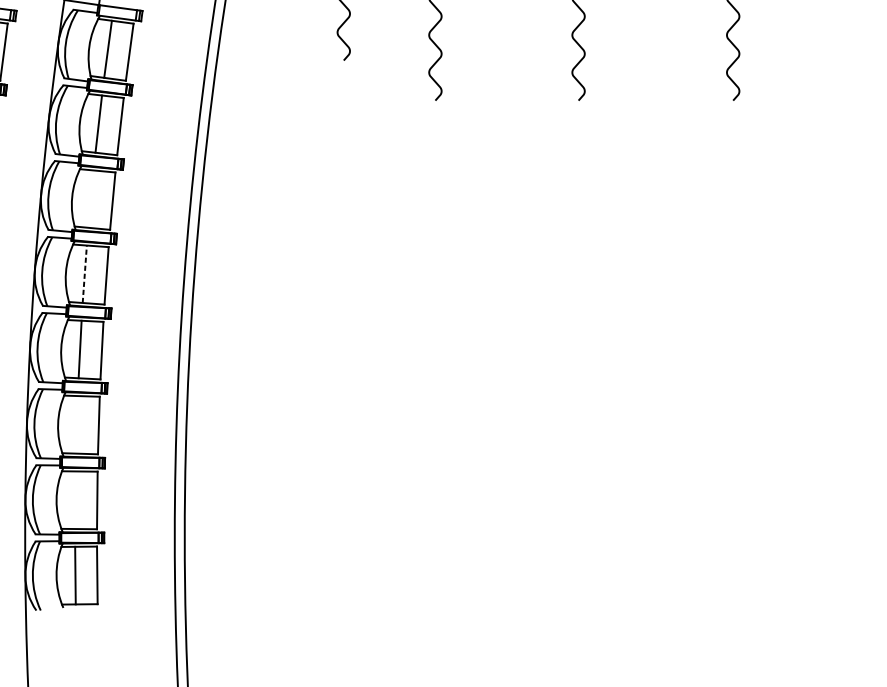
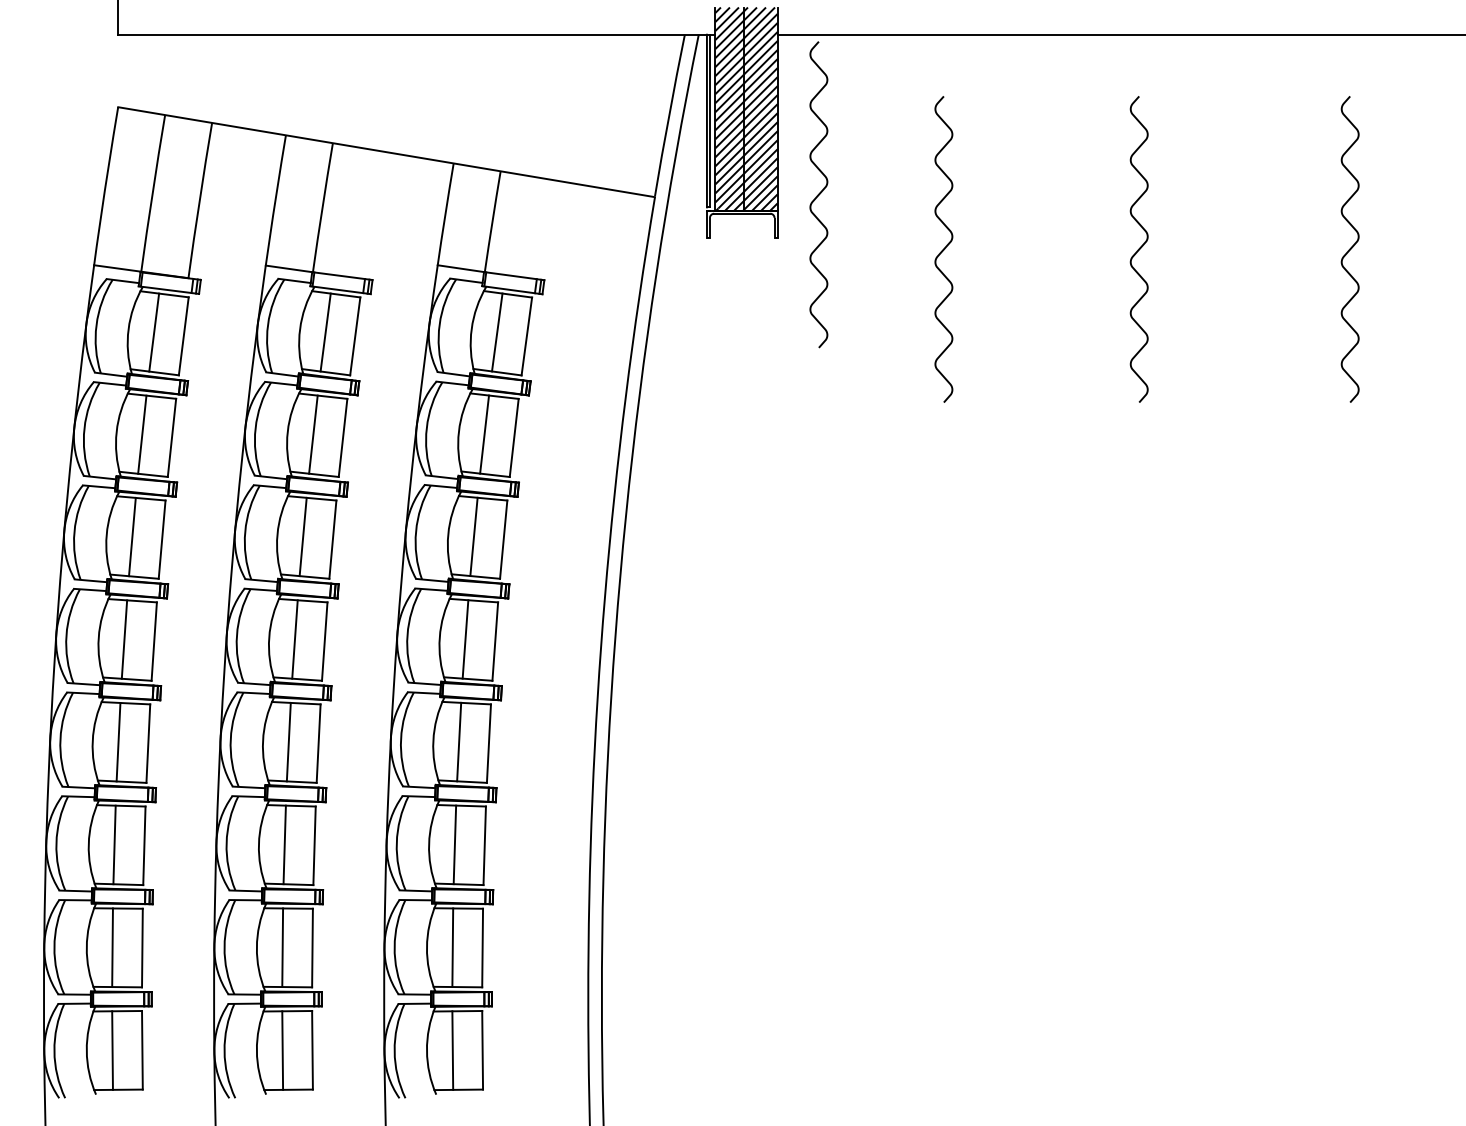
line: (90, 198) -> (473, 536), added
line: (84, 273) -> (465, 638), dashed -> solid
line: (76, 424) -> (454, 844), added
line: (75, 500) -> (452, 947), added

